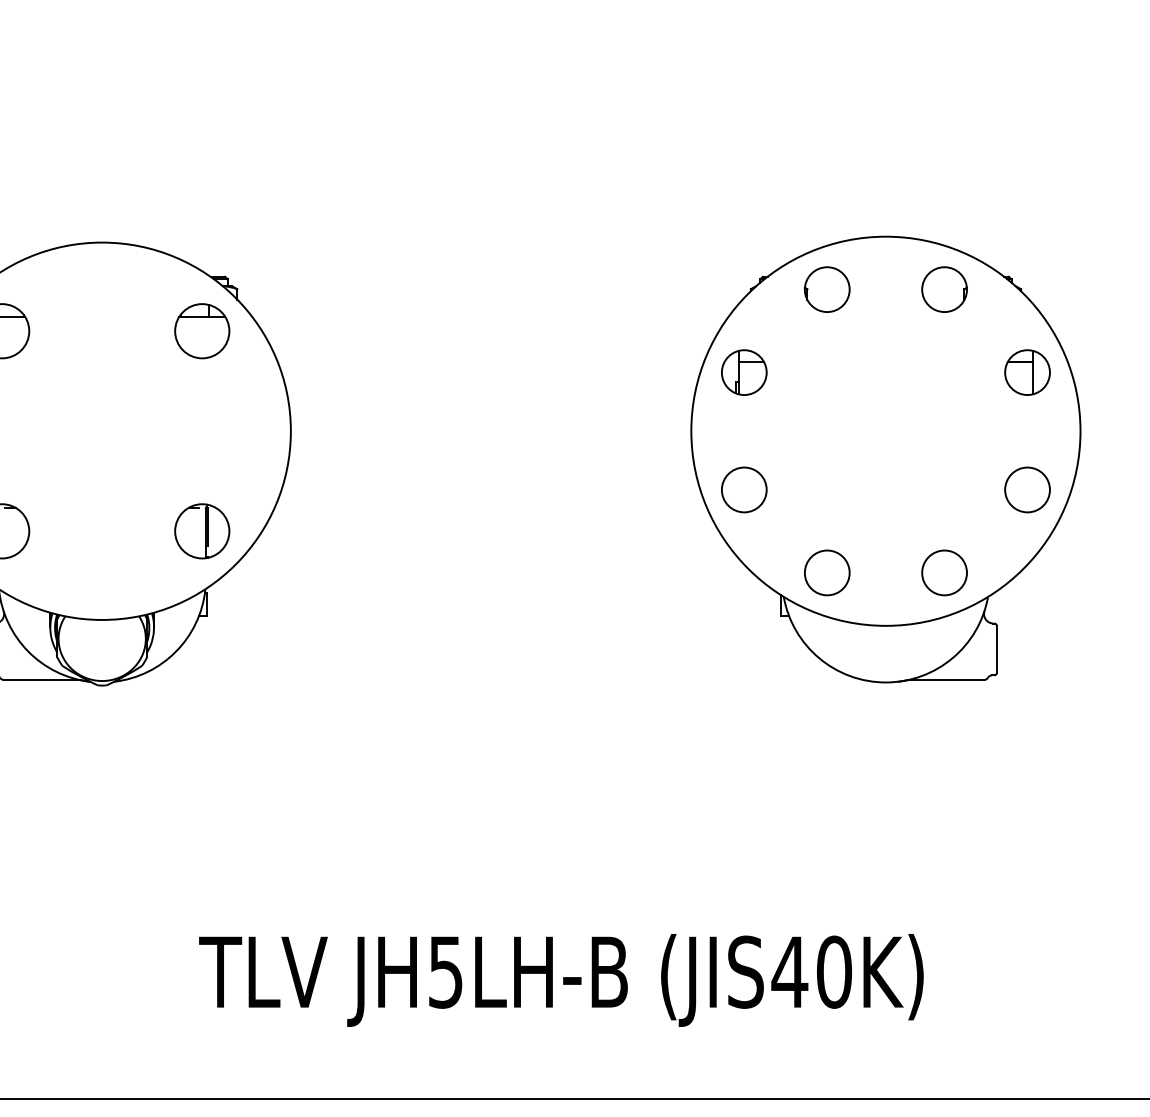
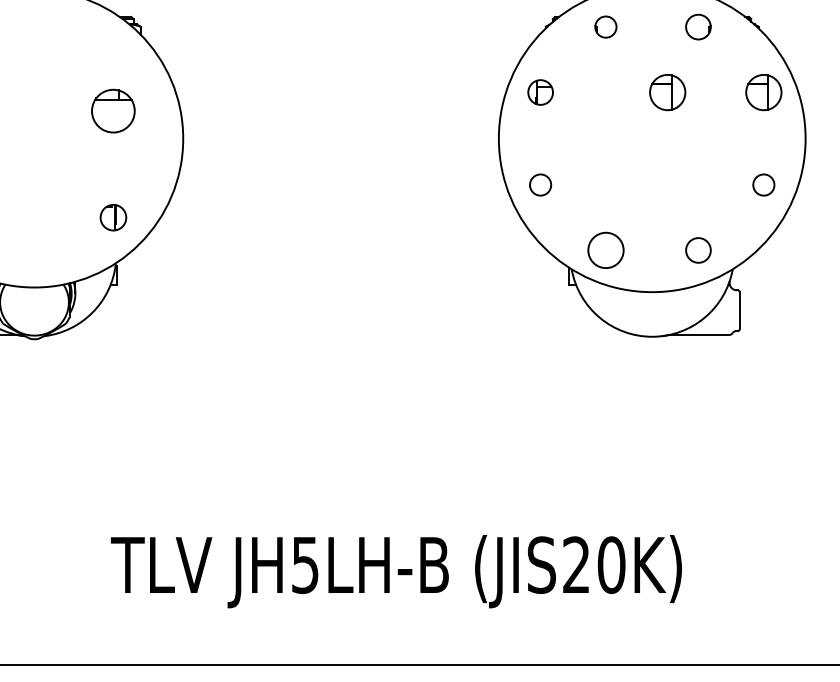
part: (826, 289) -> (605, 27), size x0.6
part: (944, 289) -> (698, 27), size x0.7
part: (202, 331) -> (113, 111), moved
part: (744, 372) -> (540, 92), size x0.7
part: (905, 372) -> (667, 92), added
circle: (743, 489) -> (539, 184), size x0.6
circle: (1027, 489) -> (763, 184), size x0.6
part: (202, 531) -> (113, 217), size x0.6
circle: (944, 572) -> (698, 250), size x0.7
text: (789, 971) -> (576, 564), (JIS40K) -> (JIS20K)

